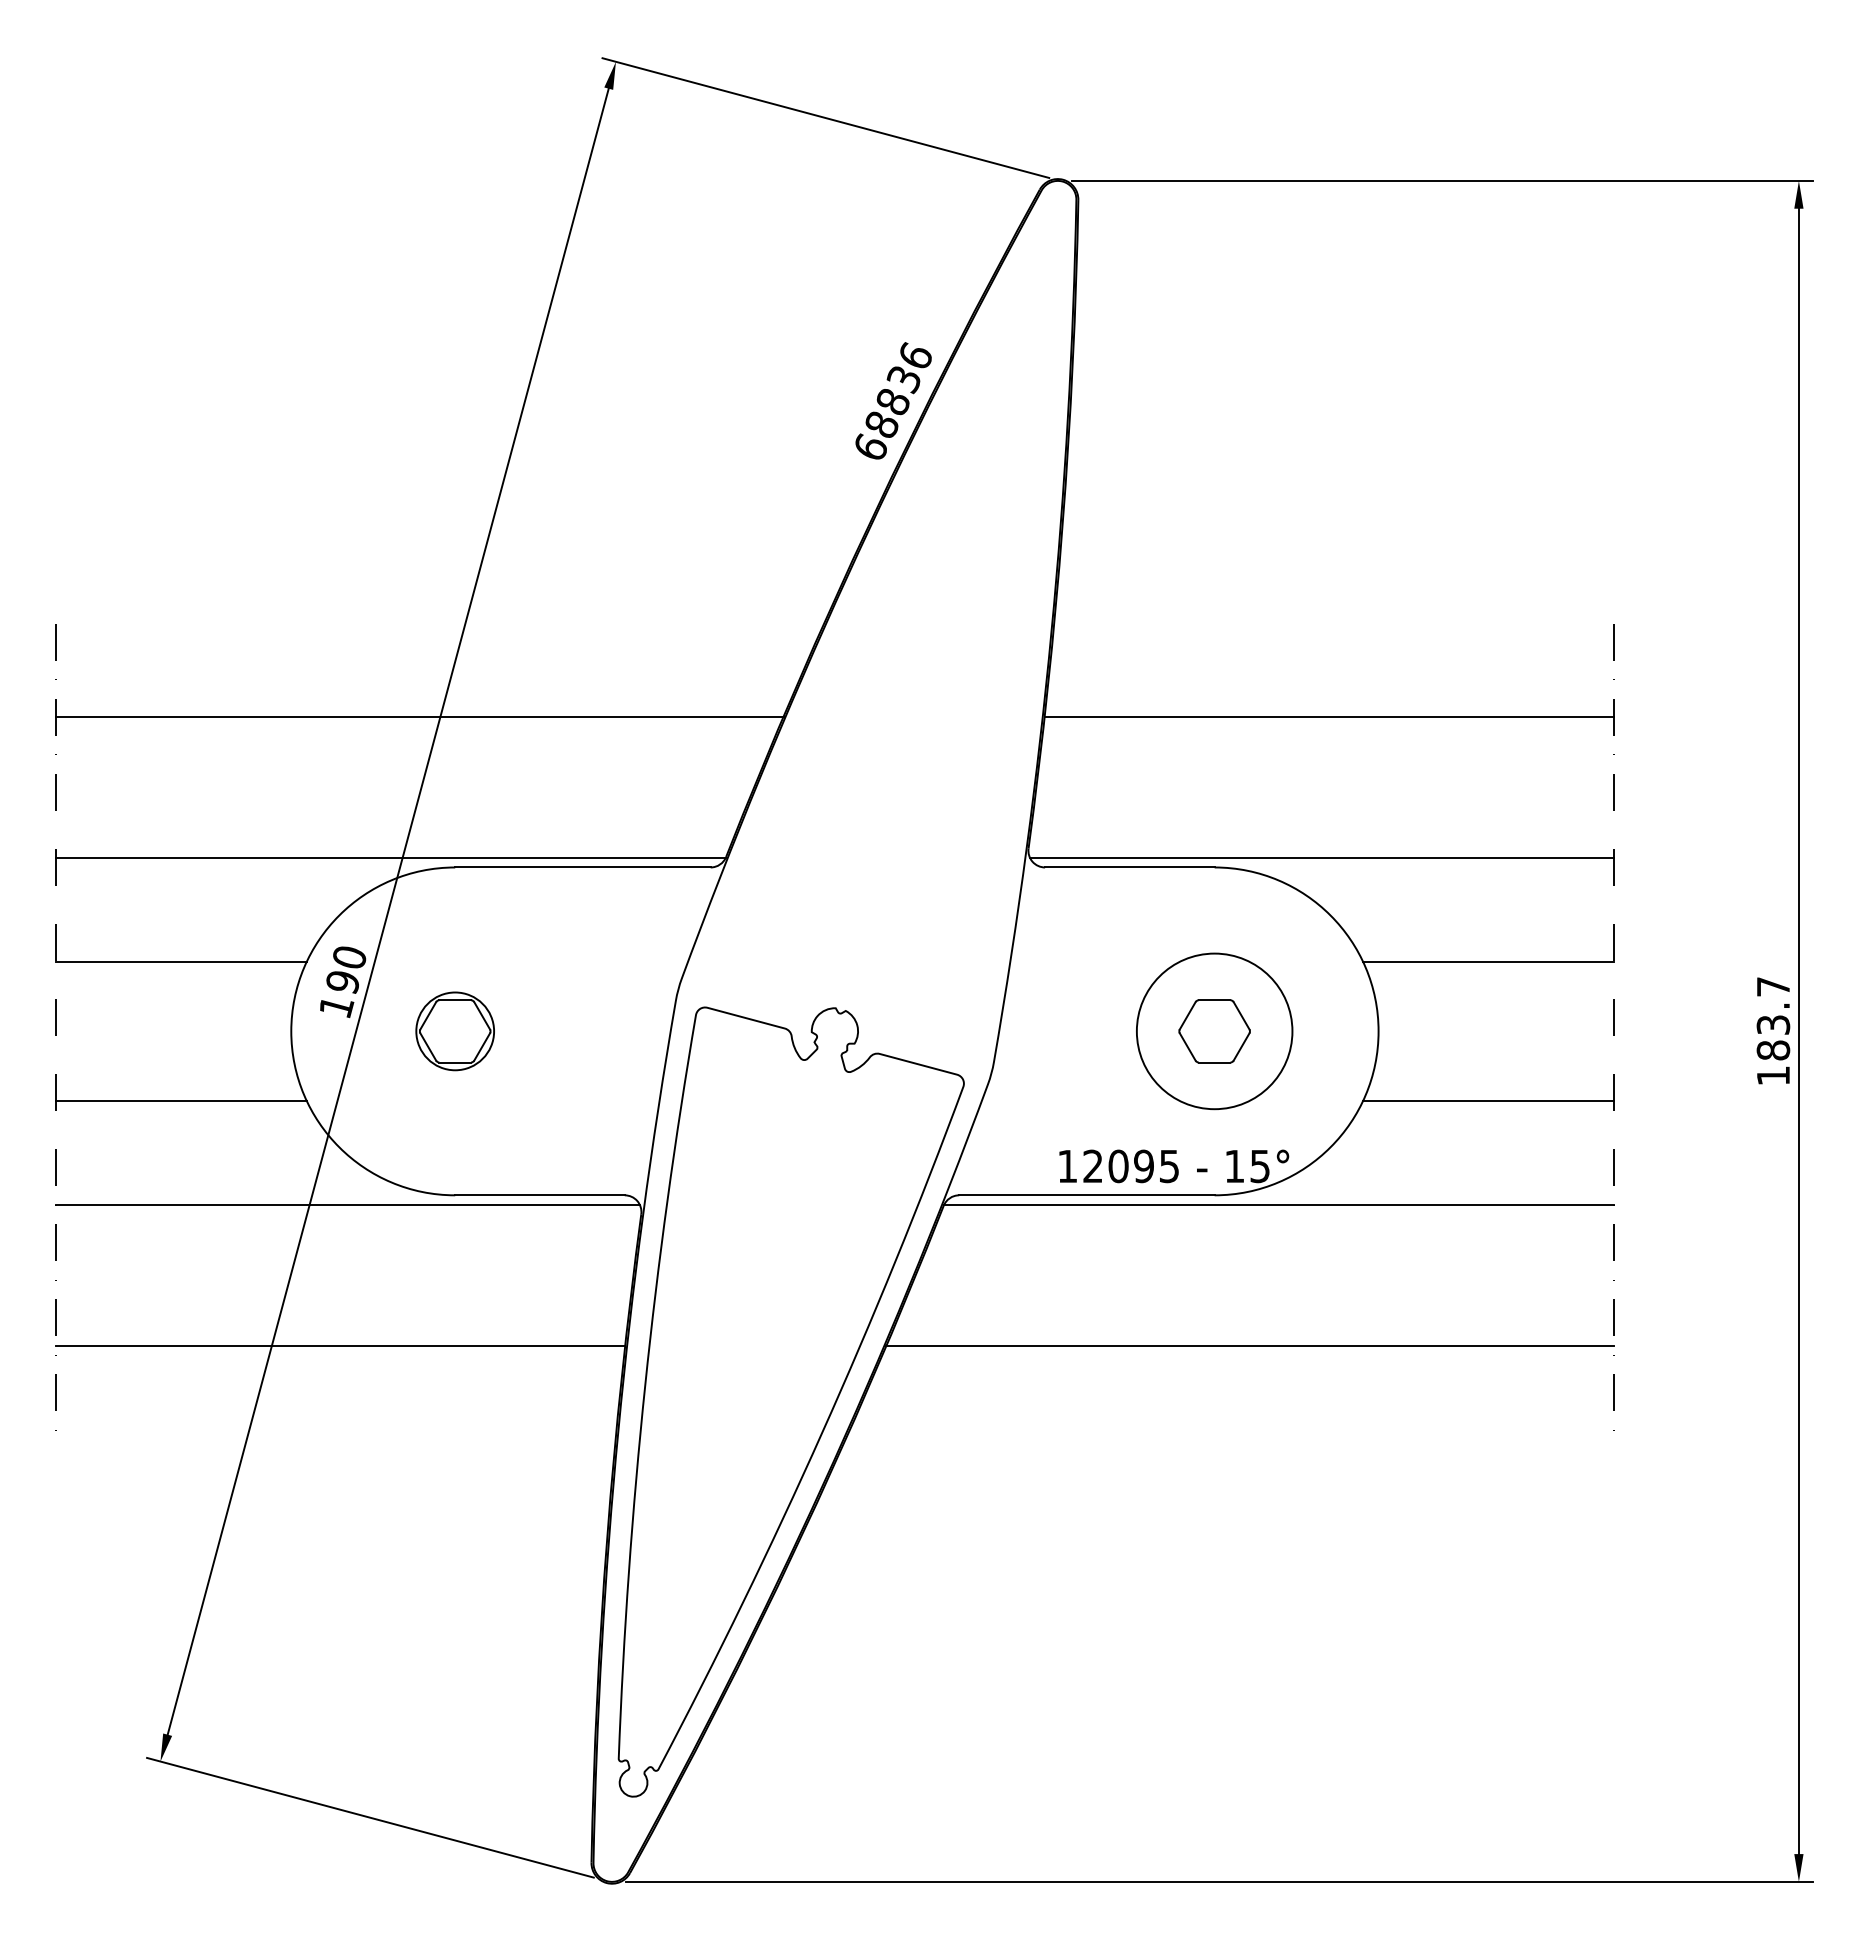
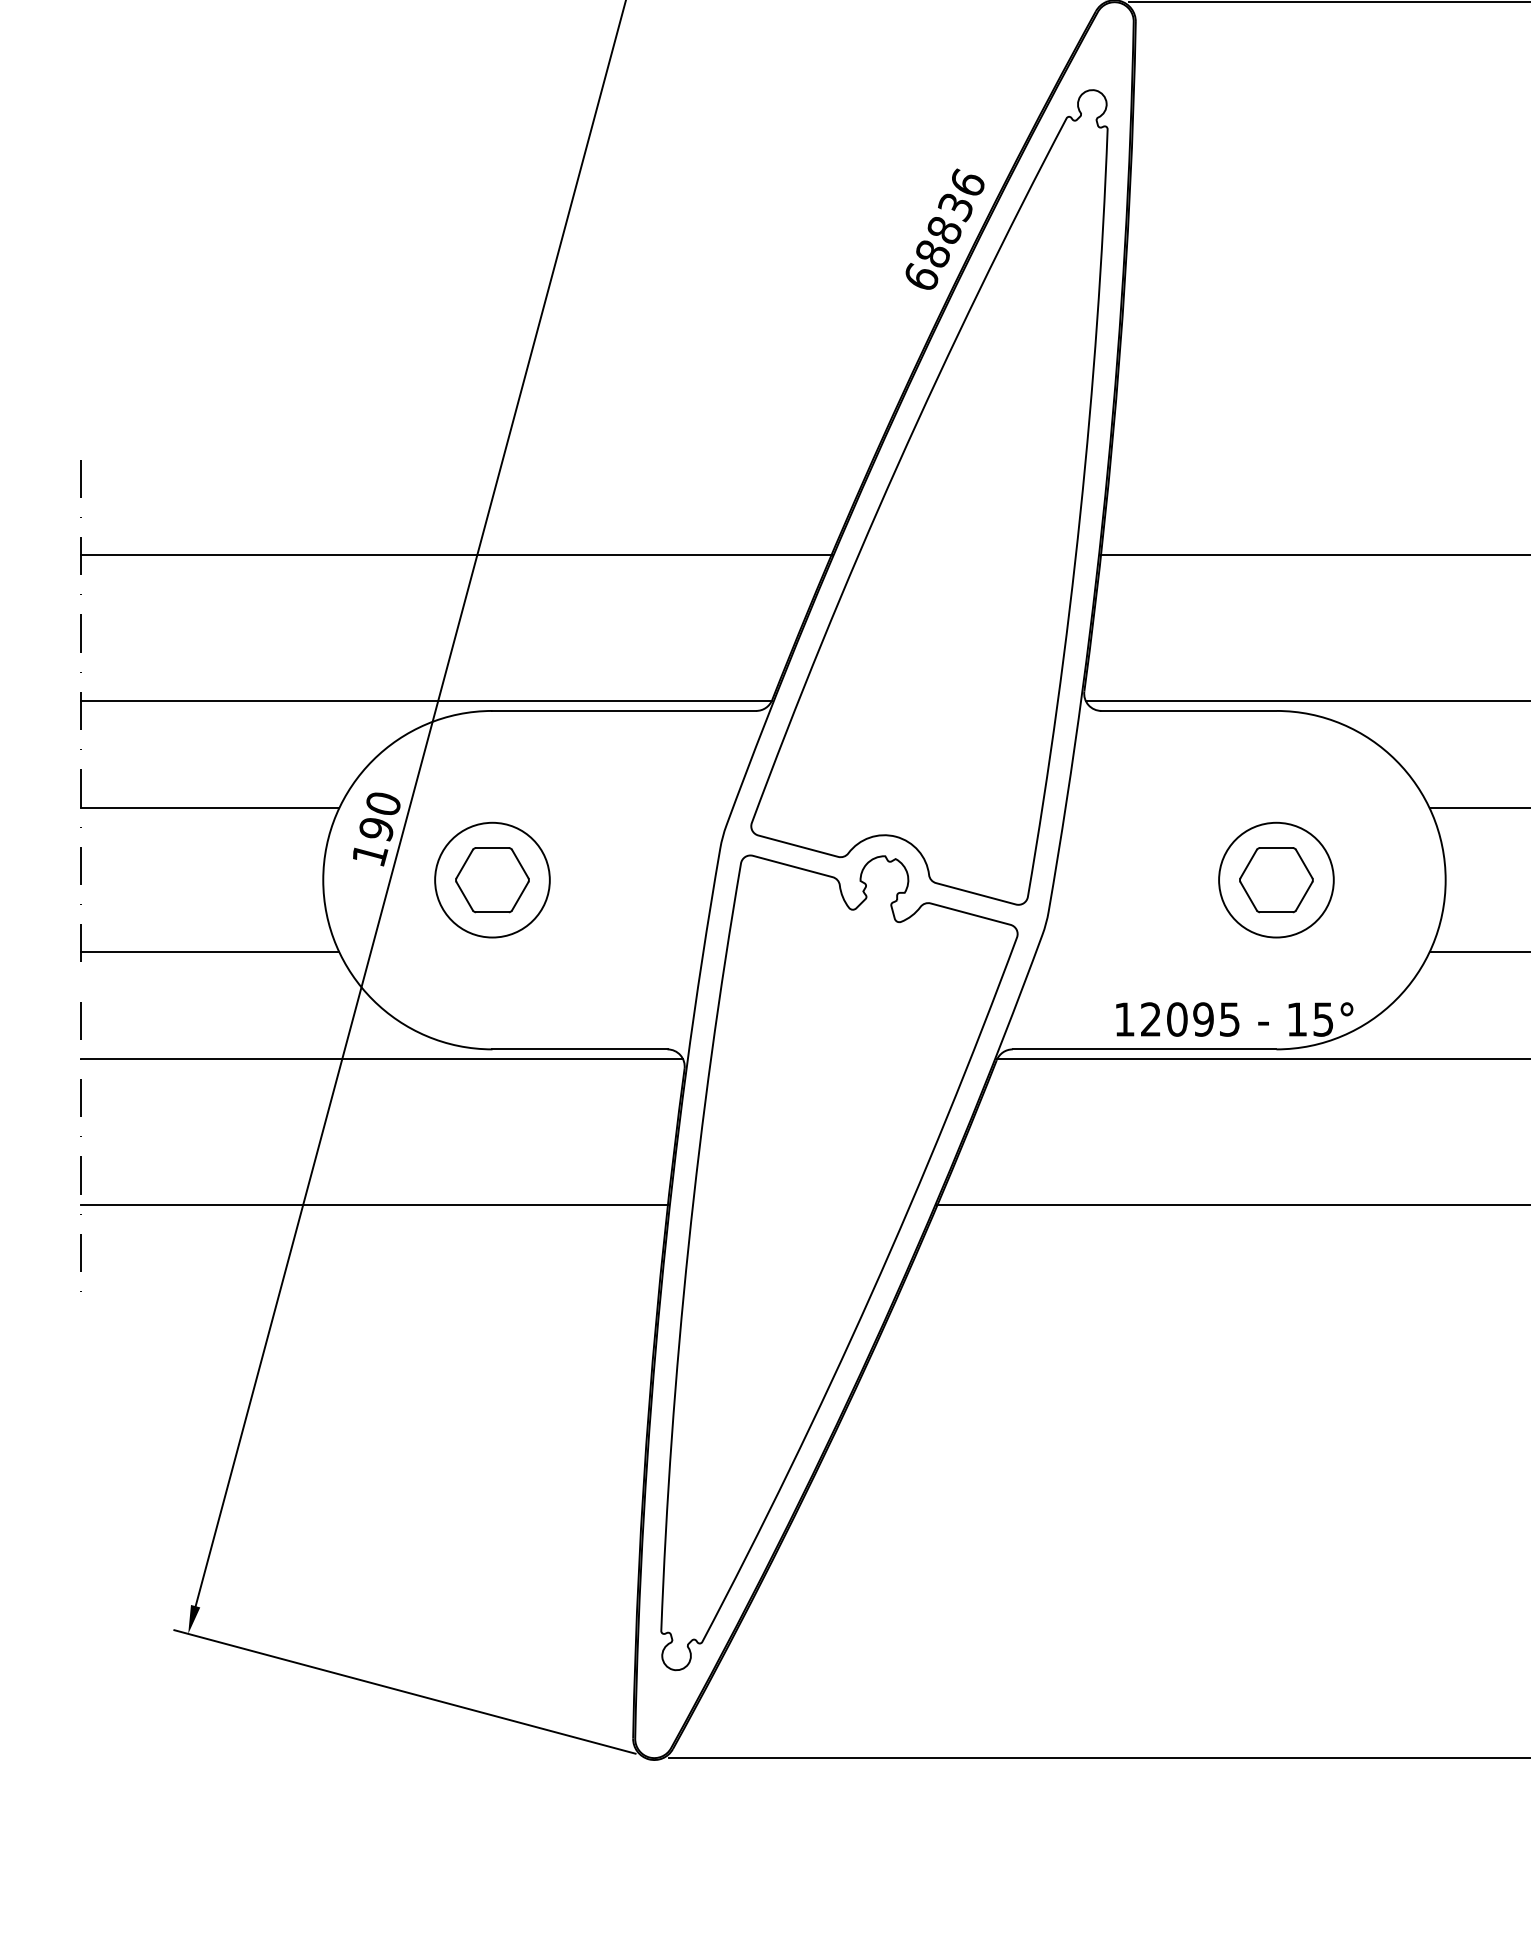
part: (878, 660) -> (929, 497), added
circle: (454, 1030) -> (491, 879), size x1.43
circle: (1214, 1030) -> (1276, 879), size x0.71

